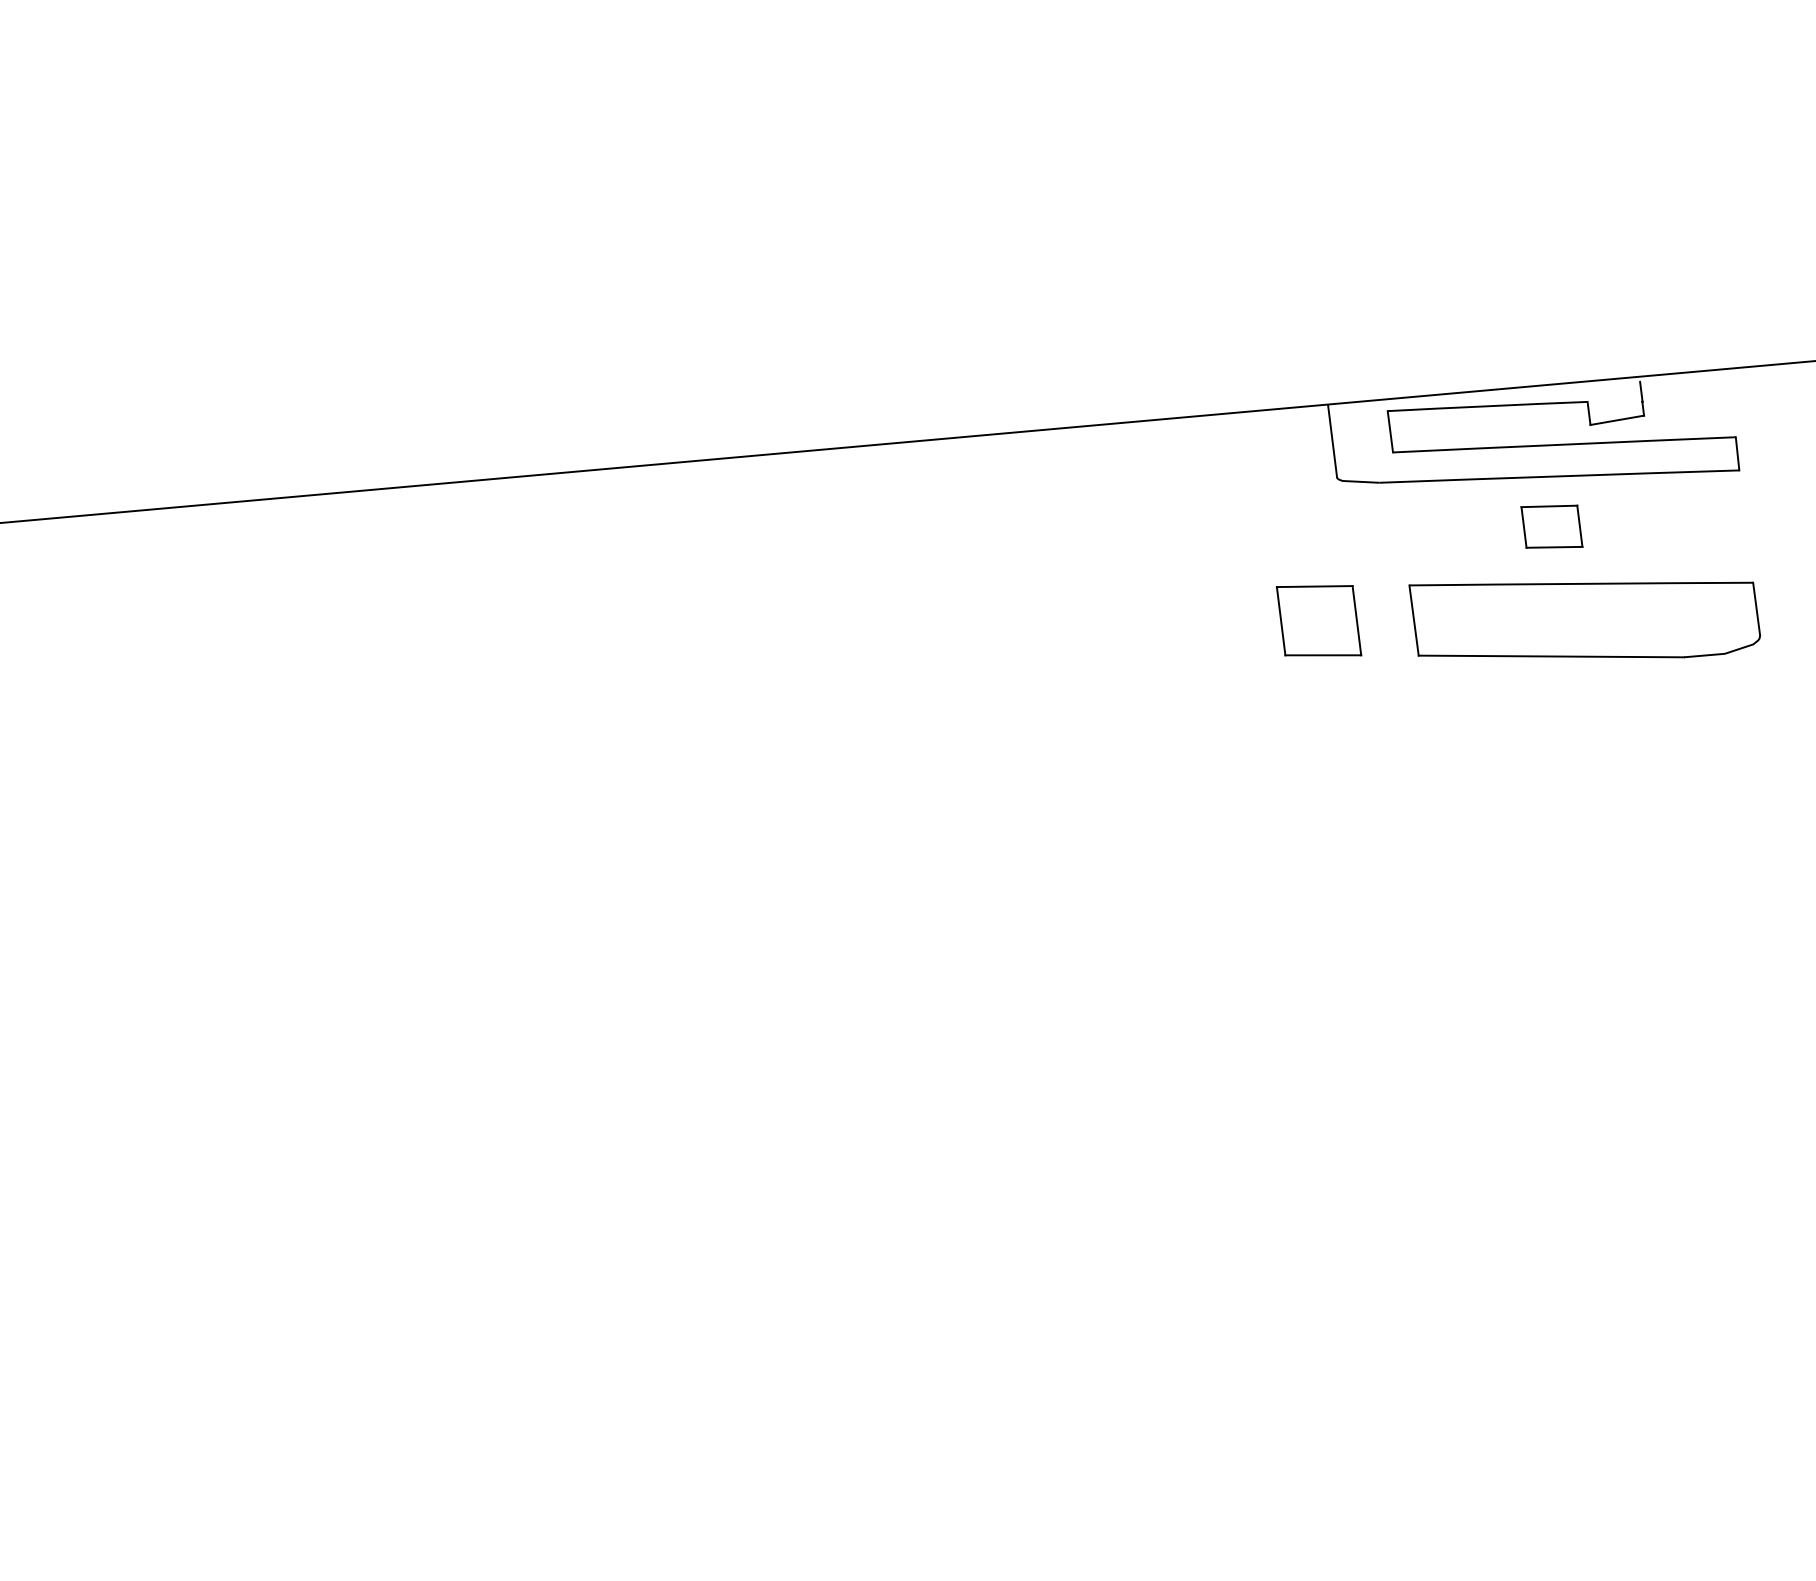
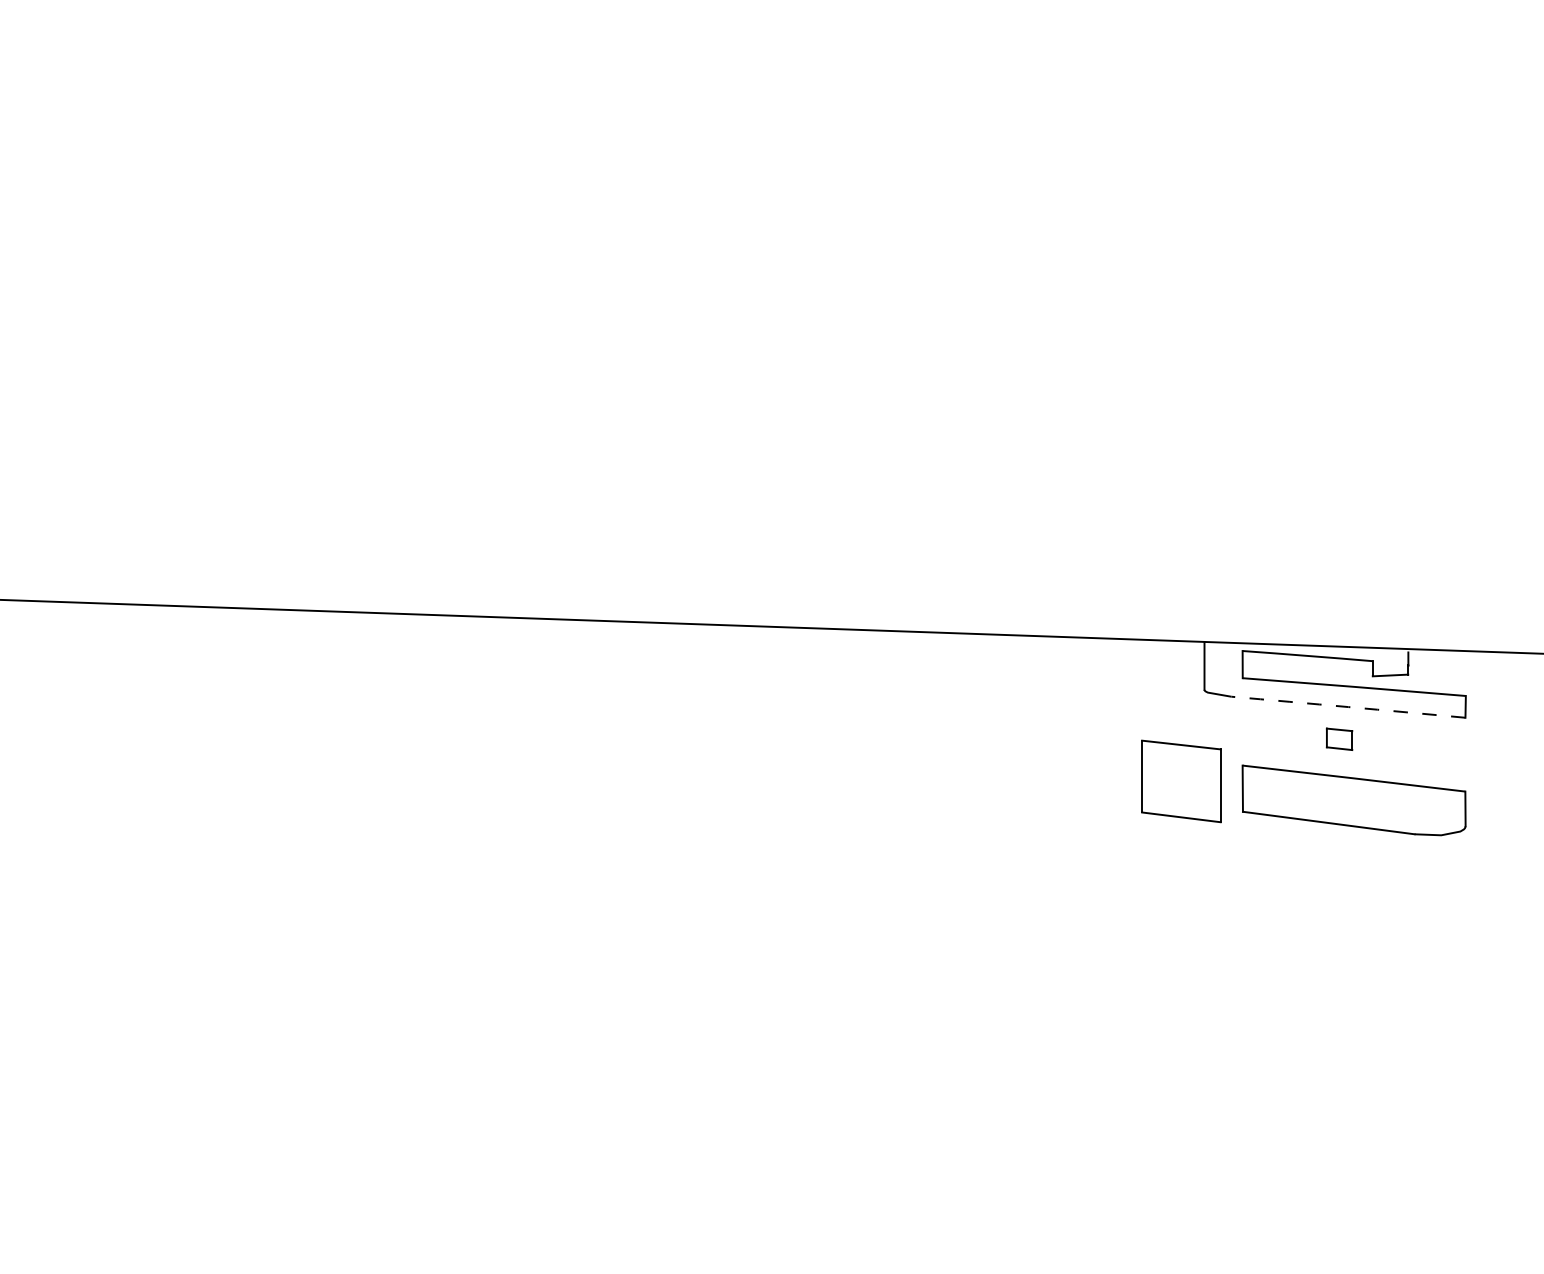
arc: (1559, 476) -> (1348, 707), solid -> dashed
part: (1551, 527) -> (1339, 739), size x0.7
part: (1317, 621) -> (1180, 781), size x1.6

